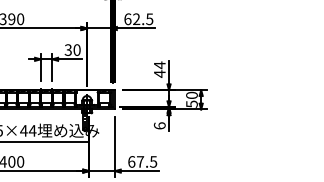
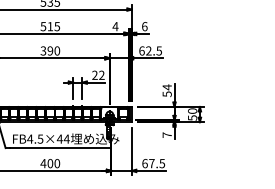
text: (72, 49) -> (98, 74), 30 -> 22
text: (158, 74) -> (166, 94), 44 -> 54
text: (158, 125) -> (166, 134), 6 -> 7

